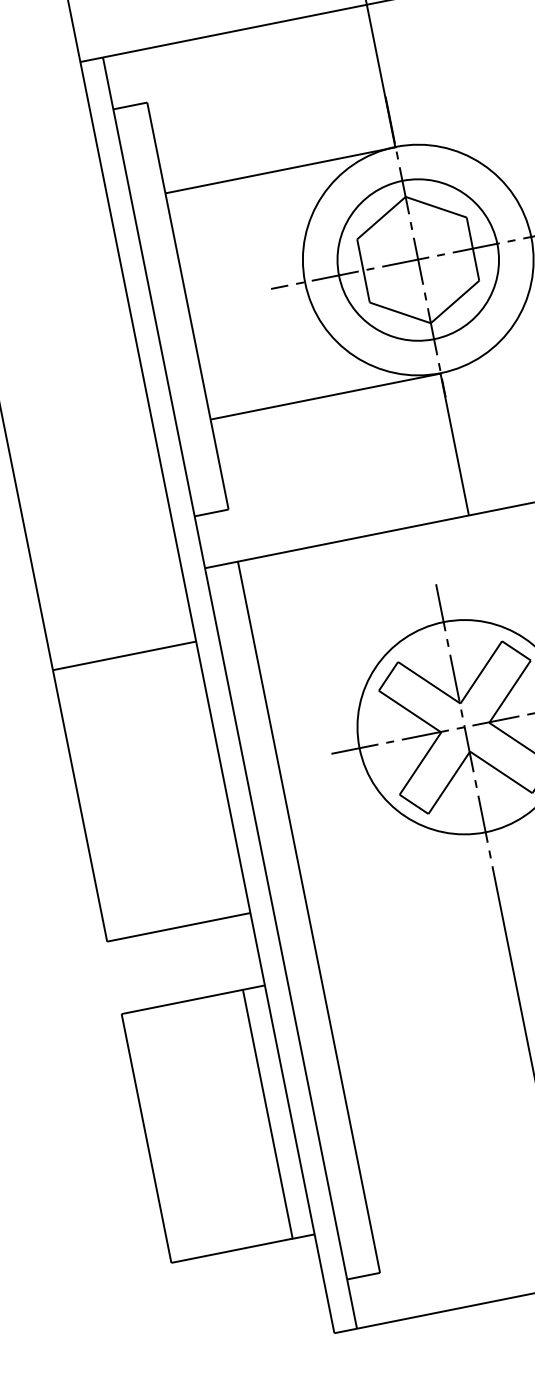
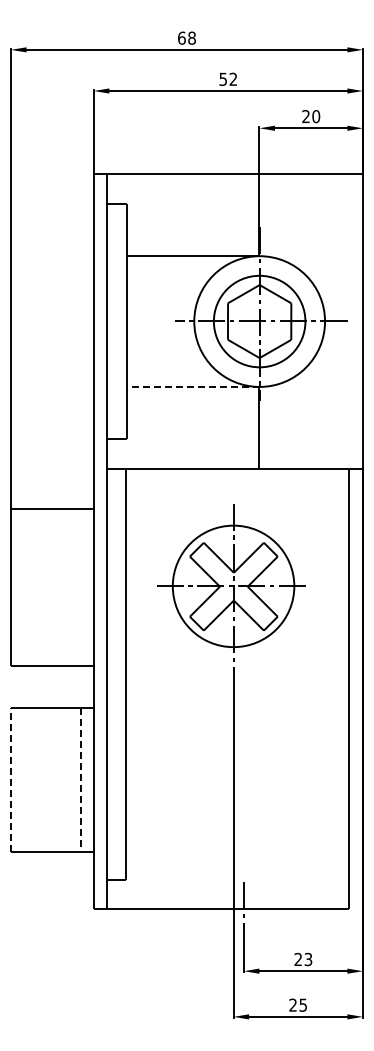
line: (326, 396) -> (193, 387), solid -> dashed
line: (268, 1113) -> (81, 779), solid -> dashed
line: (147, 1138) -> (11, 779), solid -> dashed

